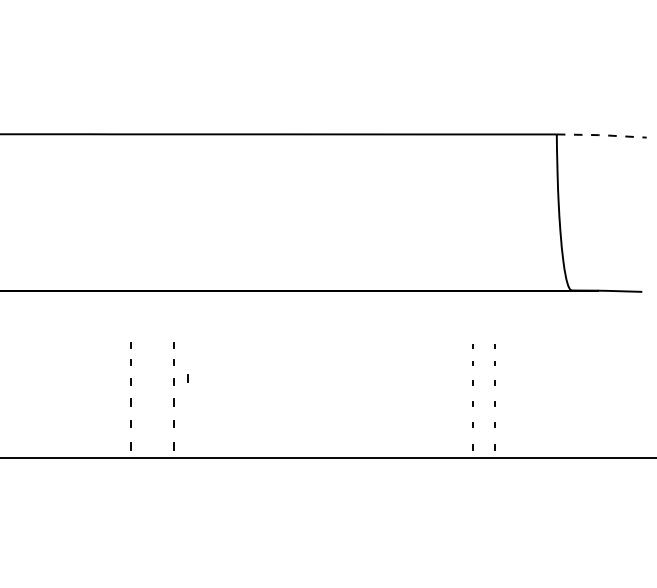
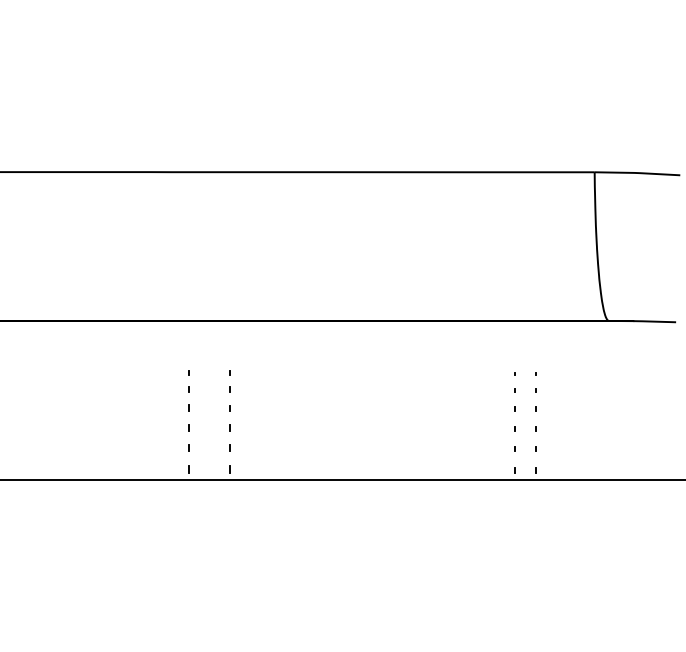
line: (601, 135) -> (637, 173), dashed -> solid
line: (188, 378) -> (243, 404), removed

